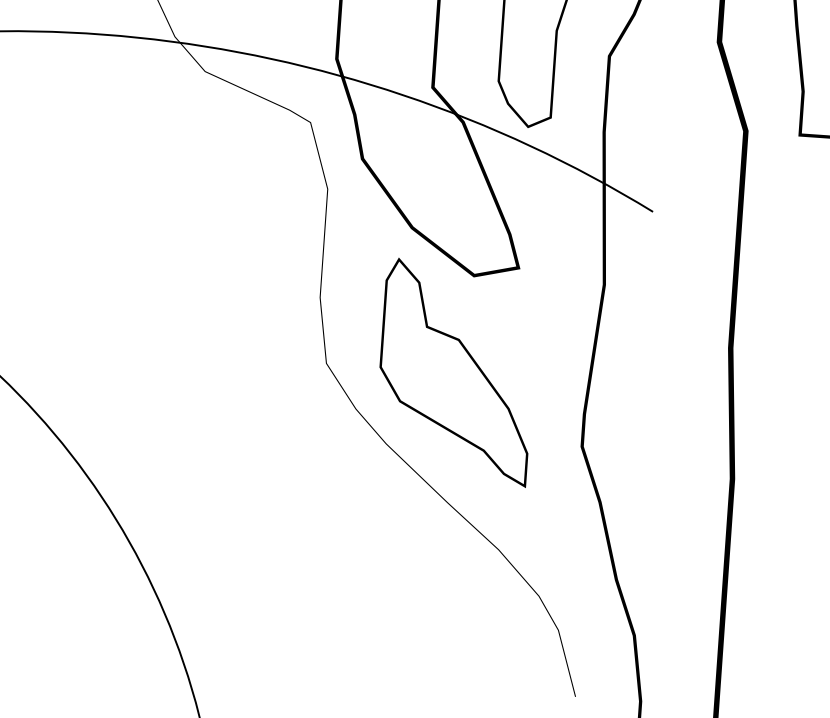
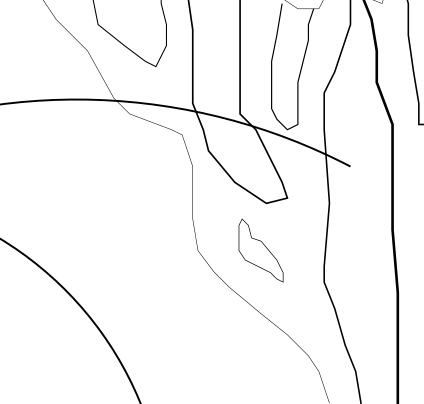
part: (455, 372) -> (260, 250), size x0.6

